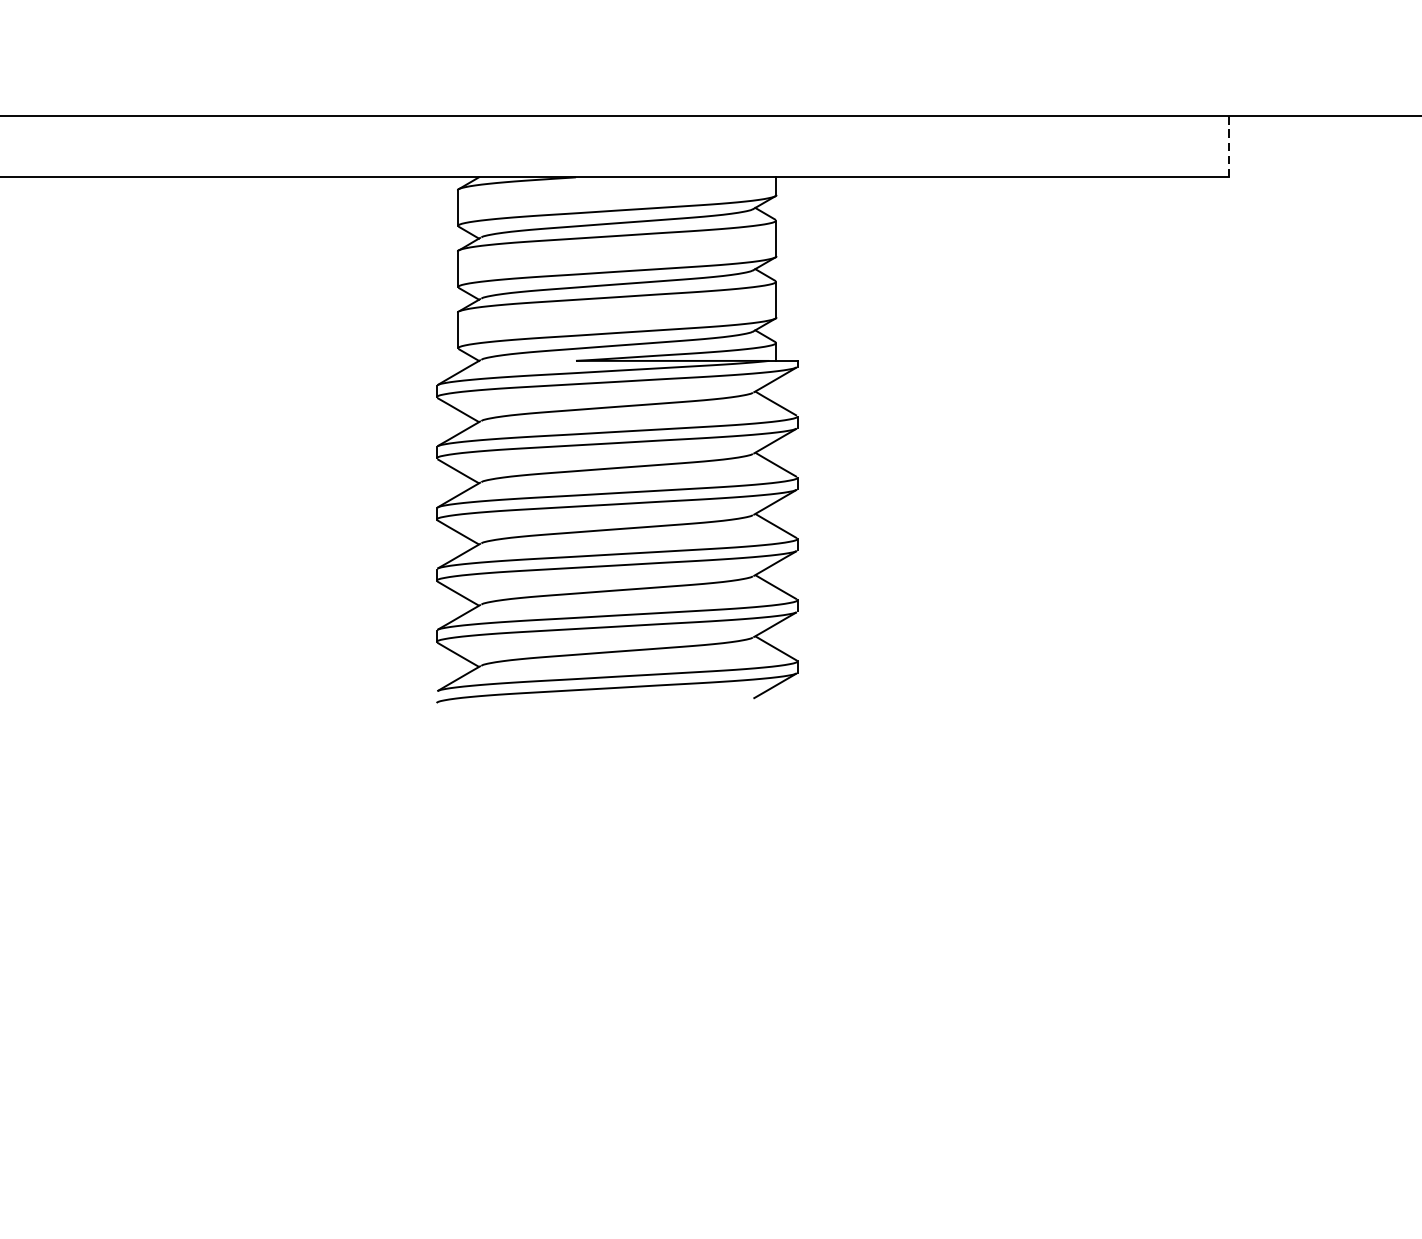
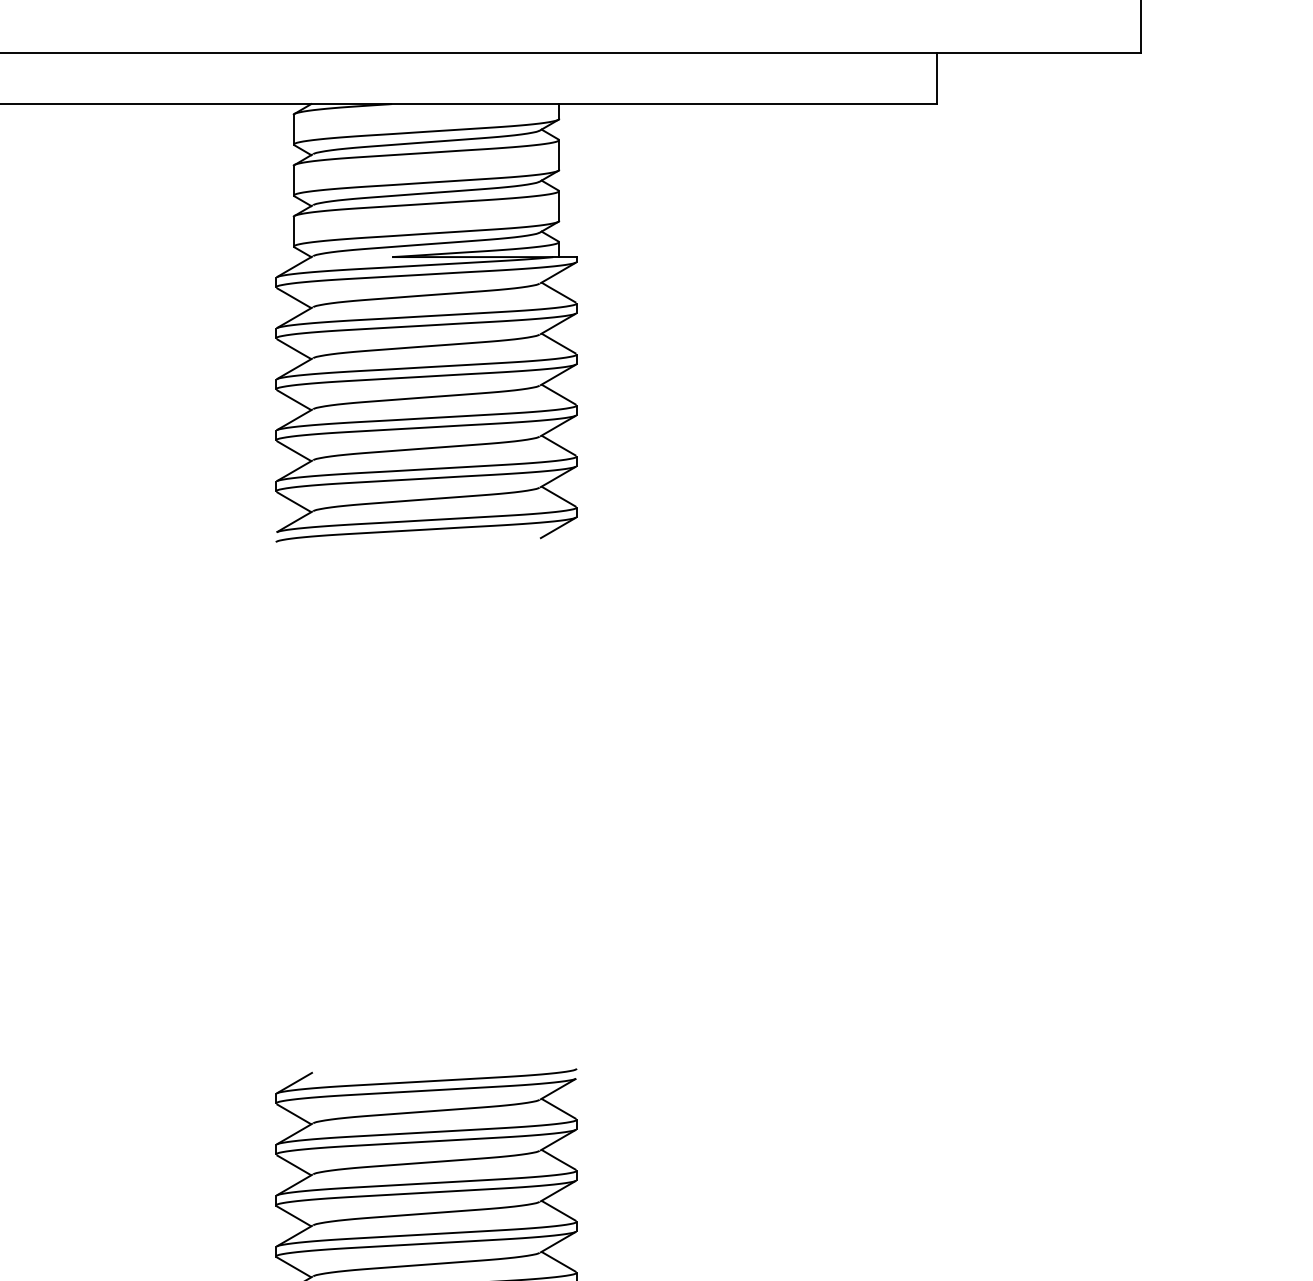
line: (1229, 146) -> (936, 78), dashed -> solid

